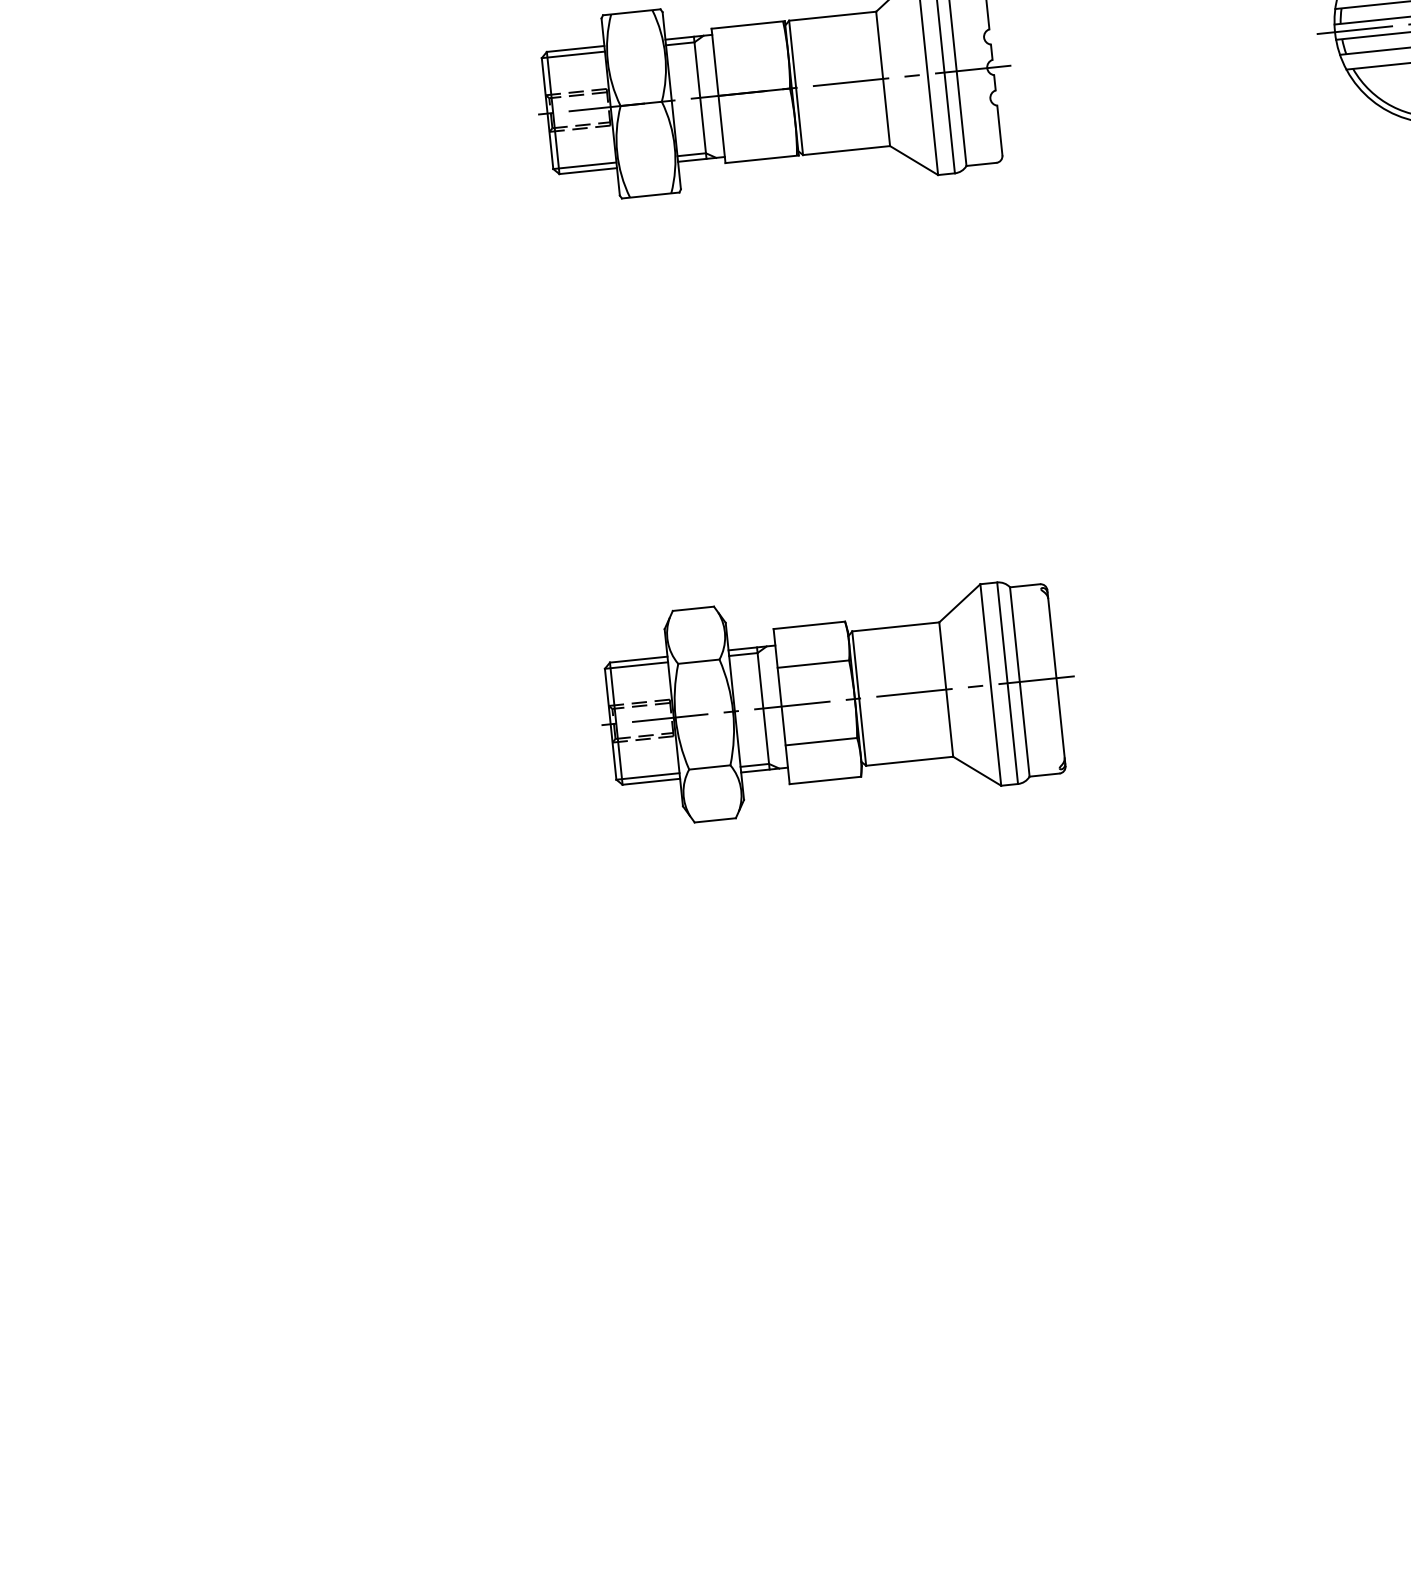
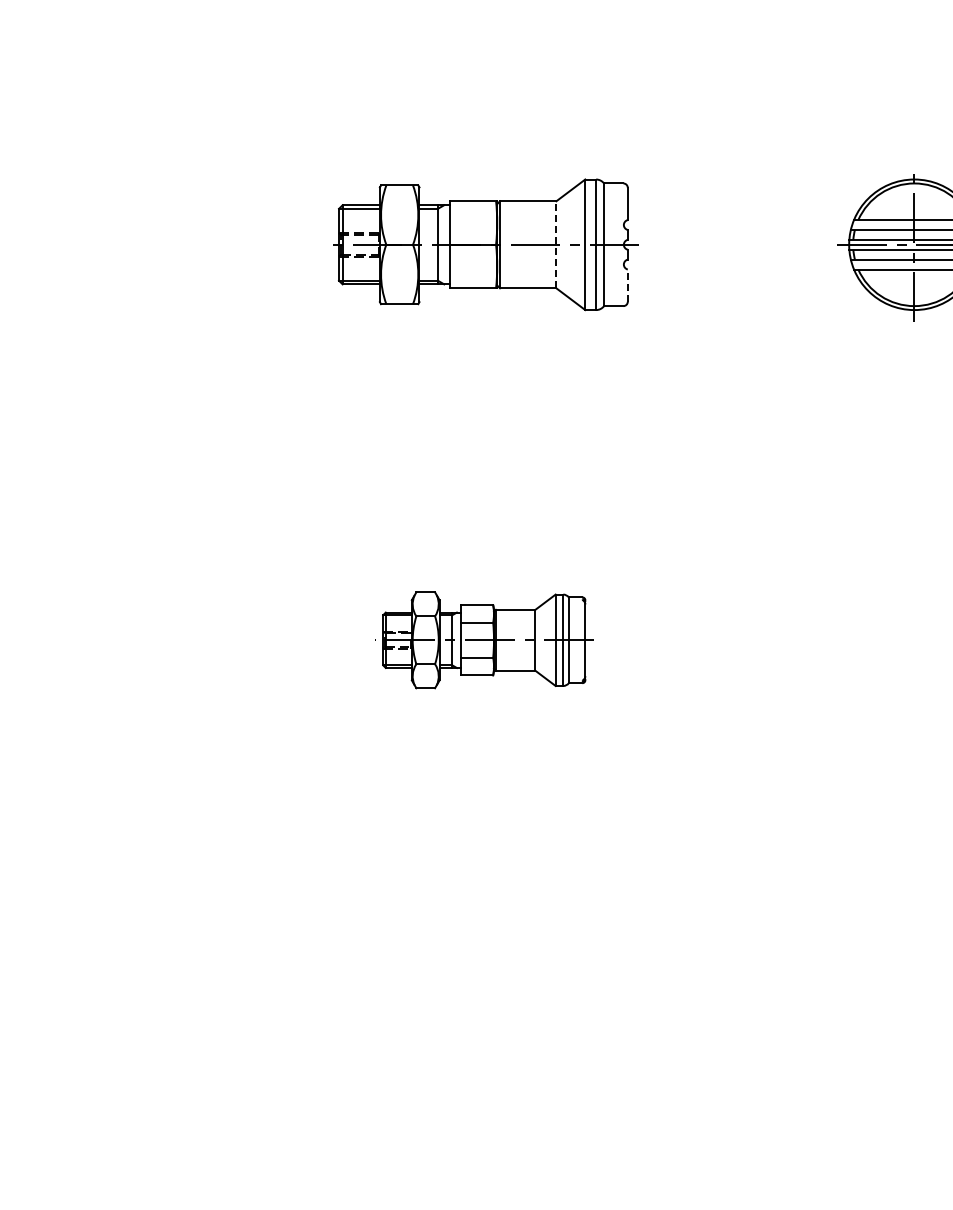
line: (883, 78) -> (556, 244), solid -> dashed
line: (999, 130) -> (627, 285), solid -> dashed
part: (838, 699) -> (486, 639), size x0.7

